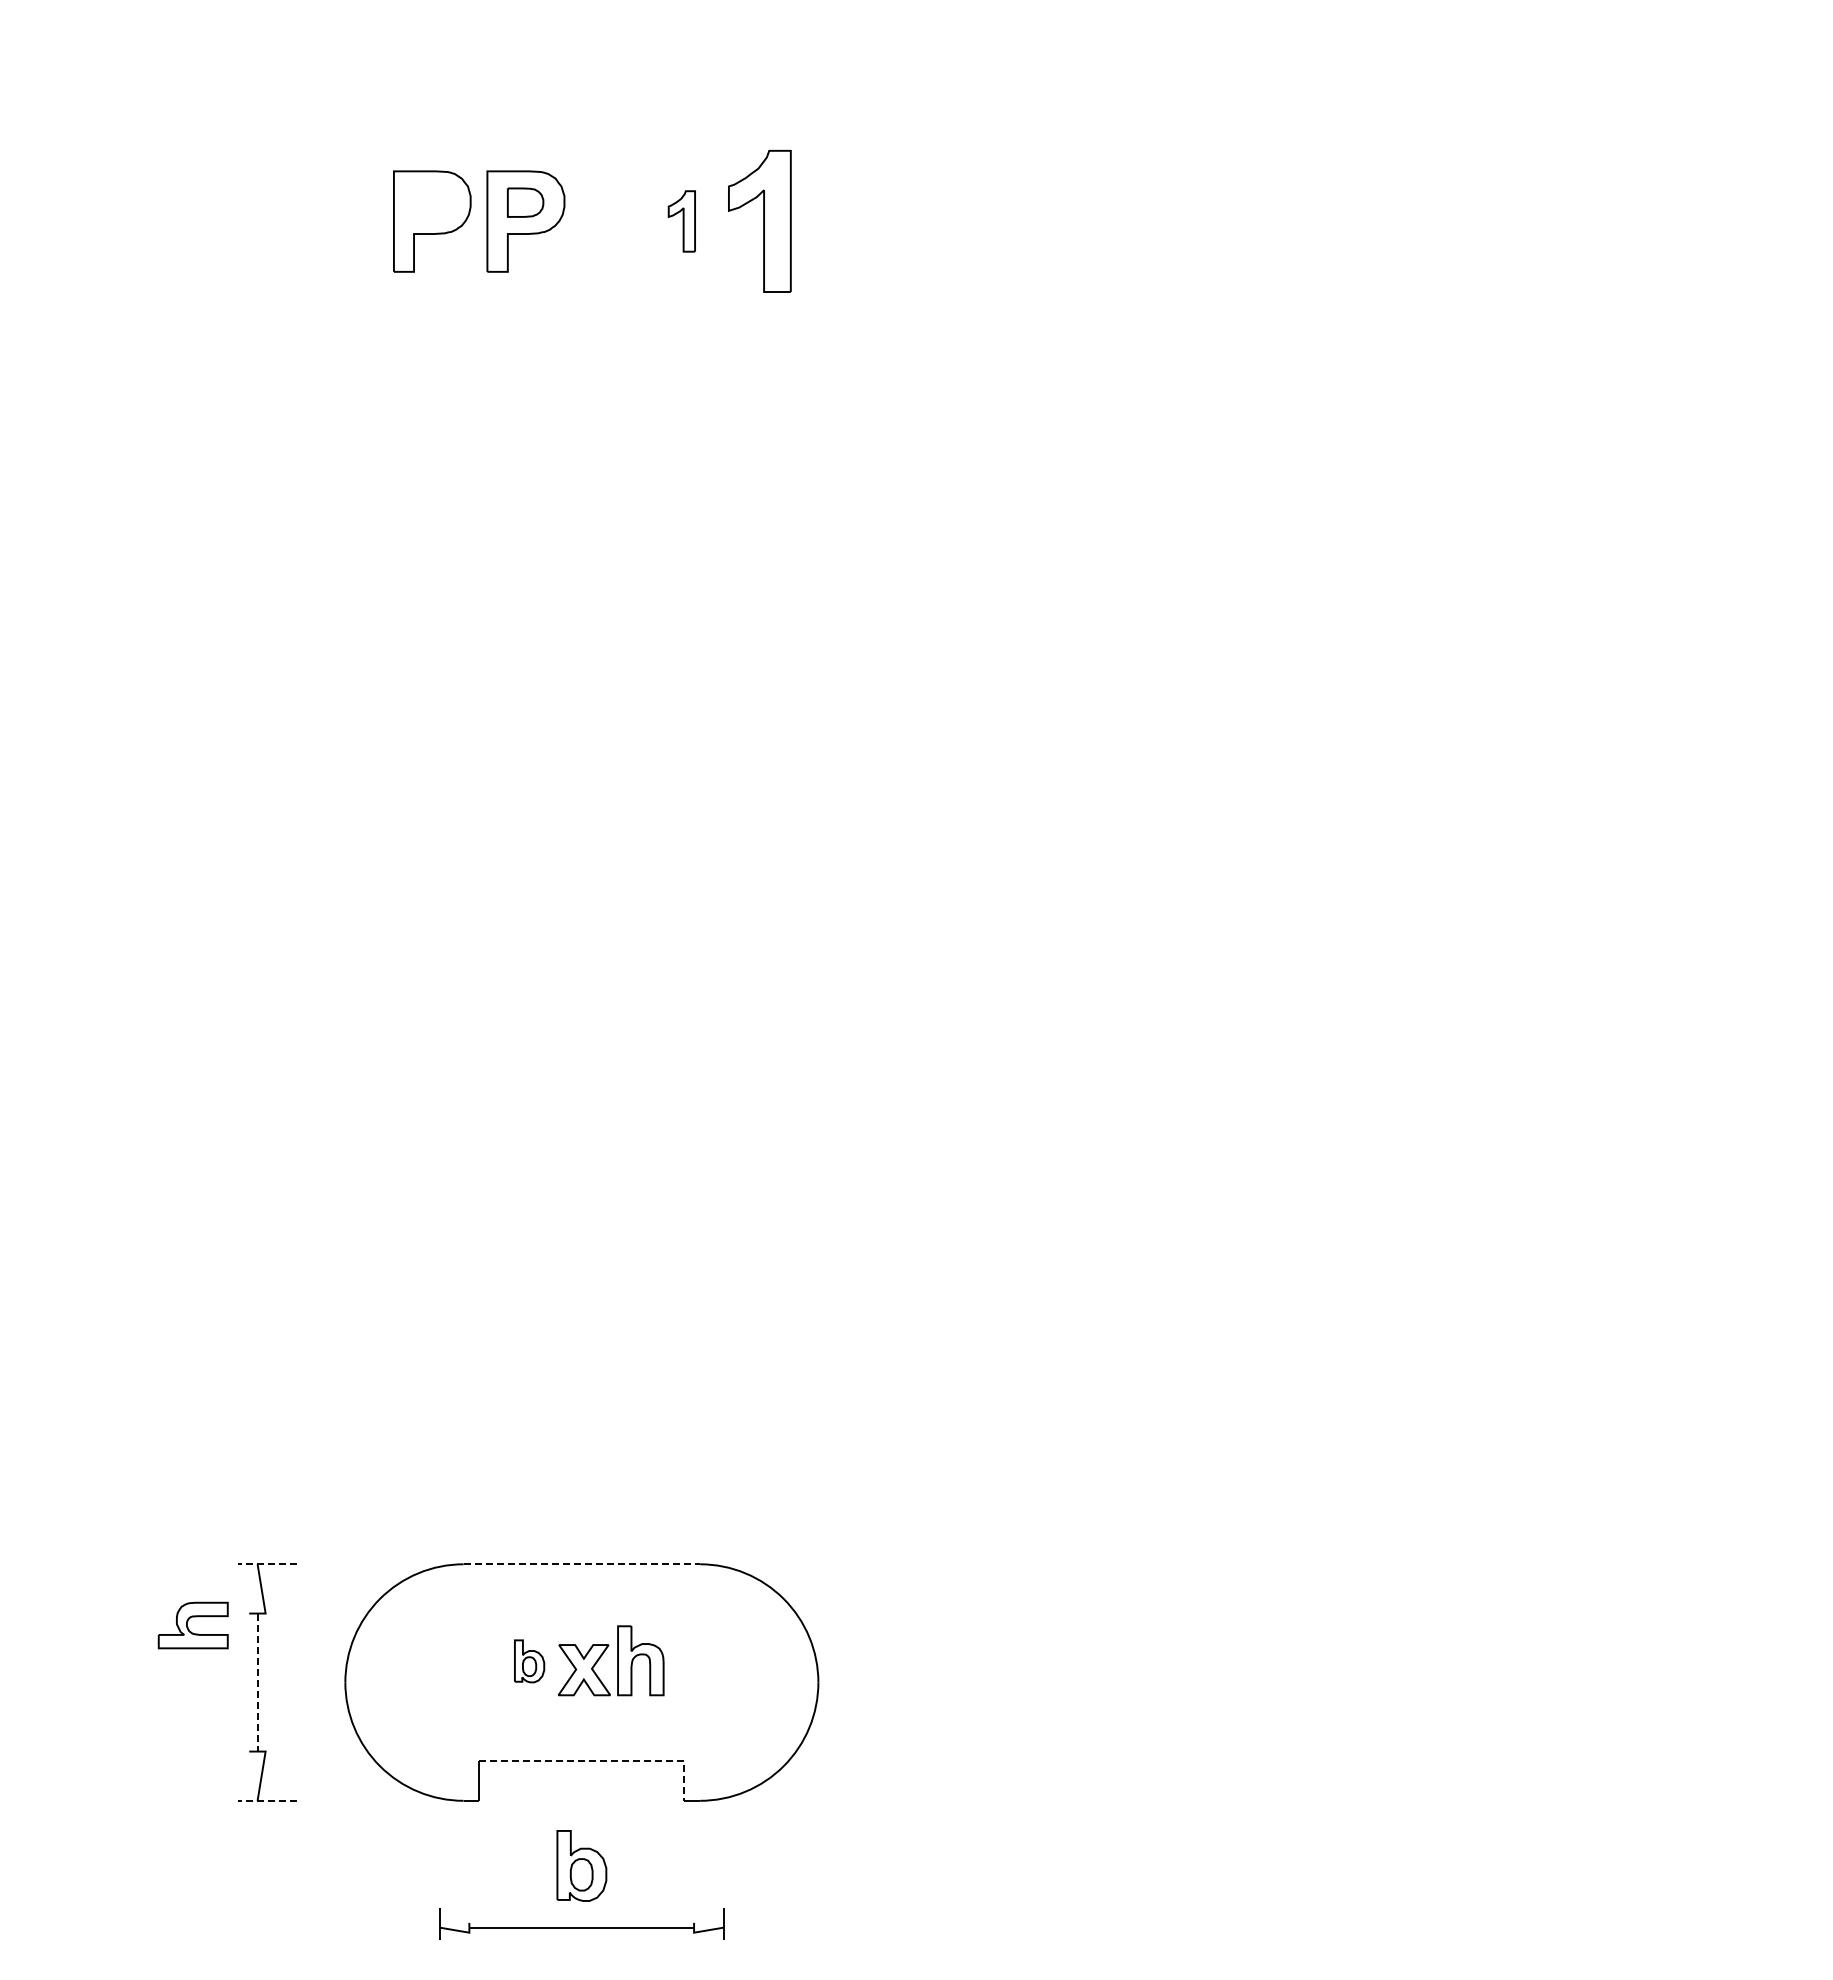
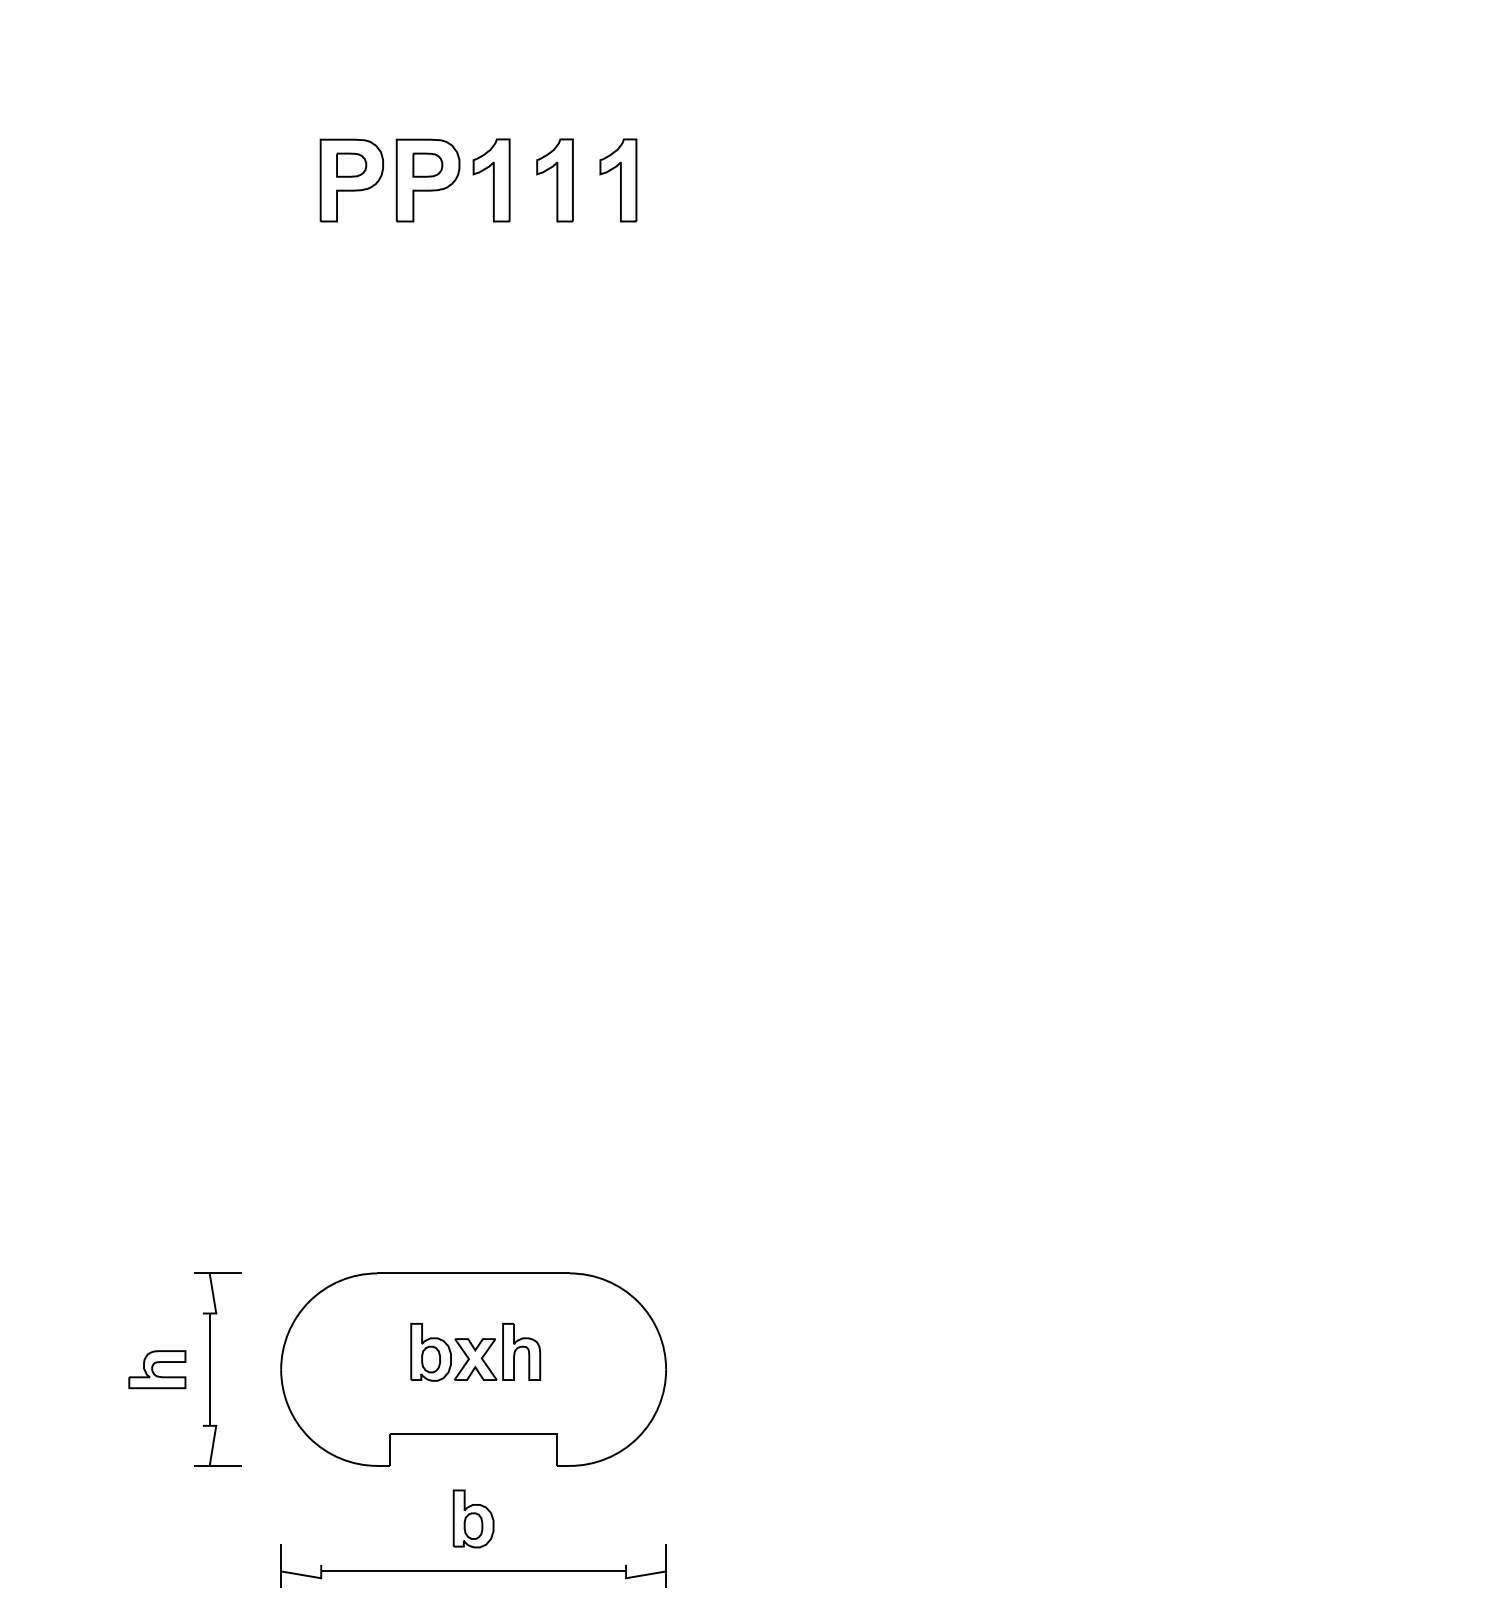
part: (431, 202) -> (351, 165), added
part: (603, 221) -> (491, 180), added
part: (681, 221) -> (554, 180), size x1.67
part: (759, 221) -> (618, 180), size x0.71
line: (267, 1564) -> (217, 1273), dashed -> solid
line: (582, 1564) -> (474, 1273), dashed -> solid
part: (192, 1625) -> (156, 1369), moved
part: (529, 1661) -> (431, 1352), size x1.67
line: (257, 1683) -> (209, 1370), dashed -> solid
line: (602, 1761) -> (490, 1433), dashed -> solid
line: (267, 1800) -> (217, 1465), dashed -> solid
part: (581, 1923) -> (473, 1565), size x1.67

